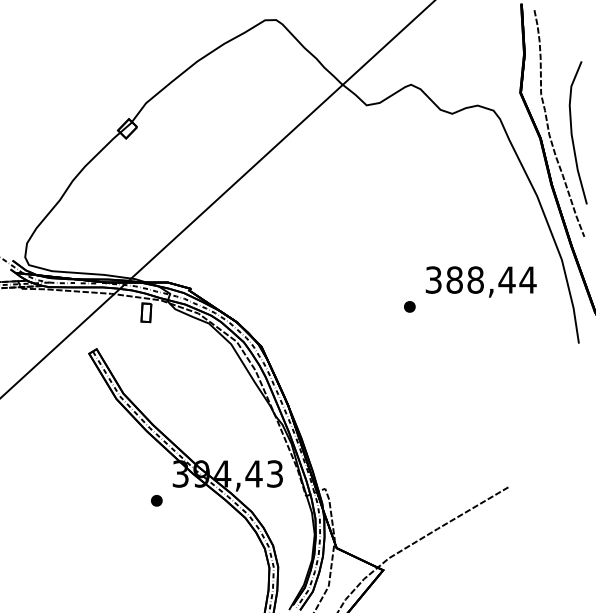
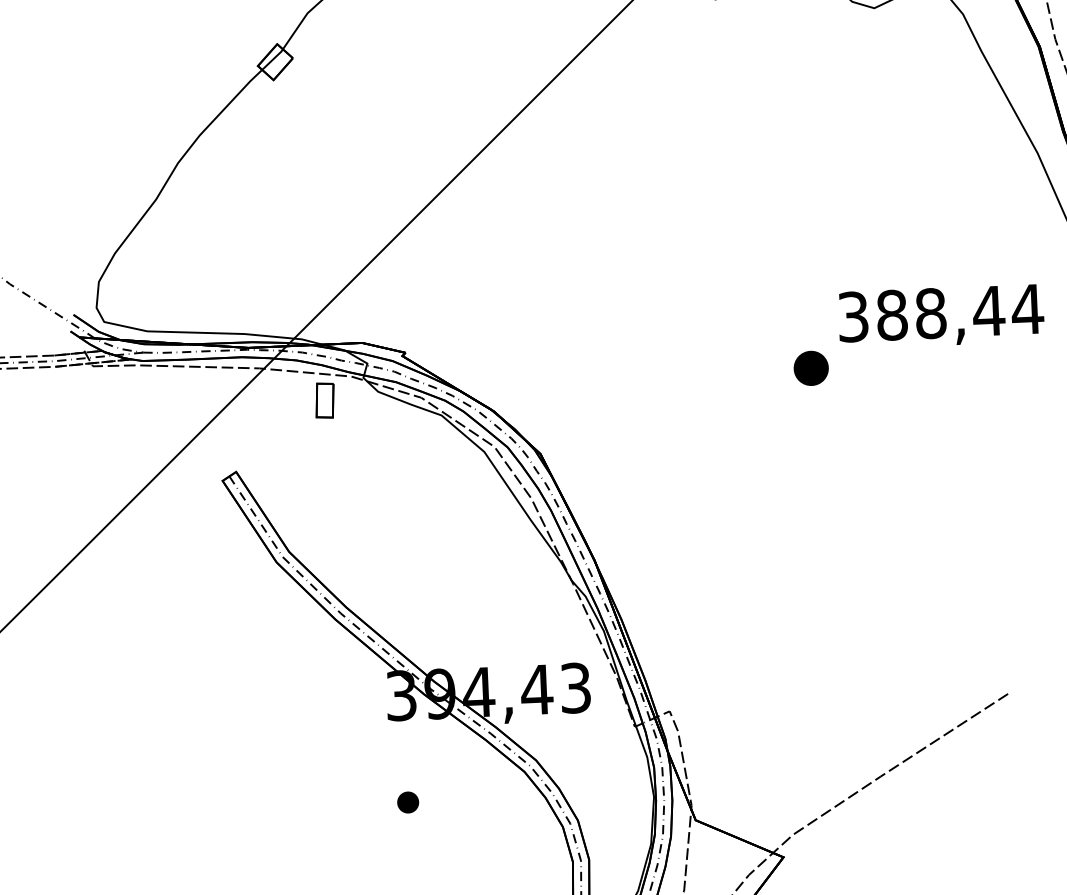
part: (409, 306) -> (810, 367), size x1.6
part: (156, 500) -> (407, 801), moved

